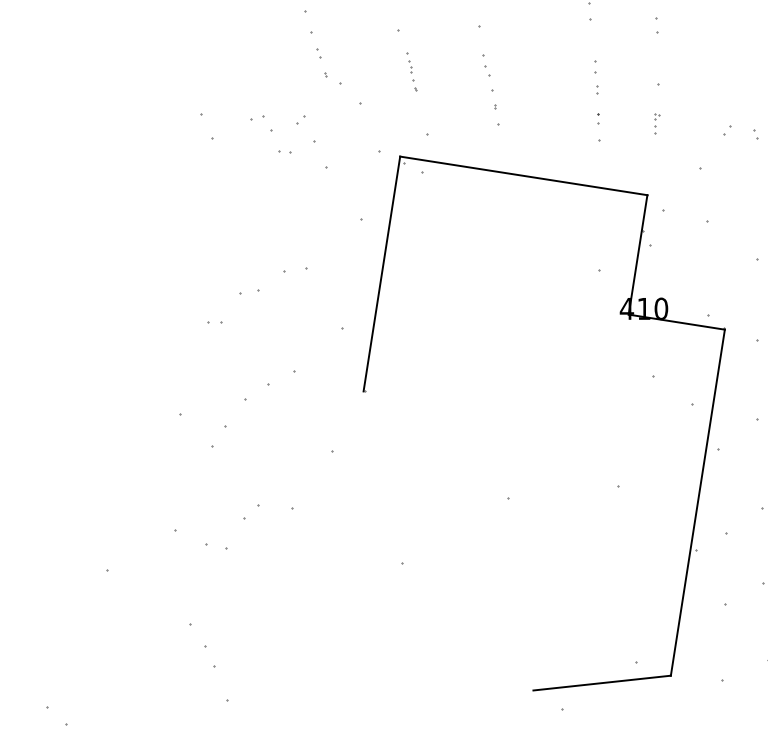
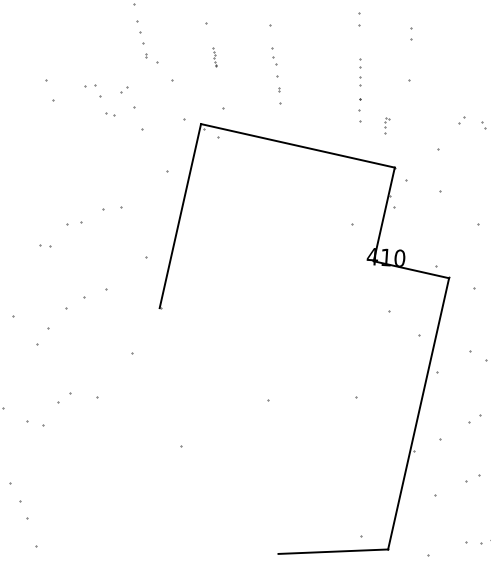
part: (318, 53) -> (141, 38), size x1.6
part: (411, 71) -> (214, 57), size x0.6
part: (597, 89) -> (360, 81), size x1.6
part: (598, 118) -> (360, 104), size x1.6
part: (657, 123) -> (387, 125), moved

